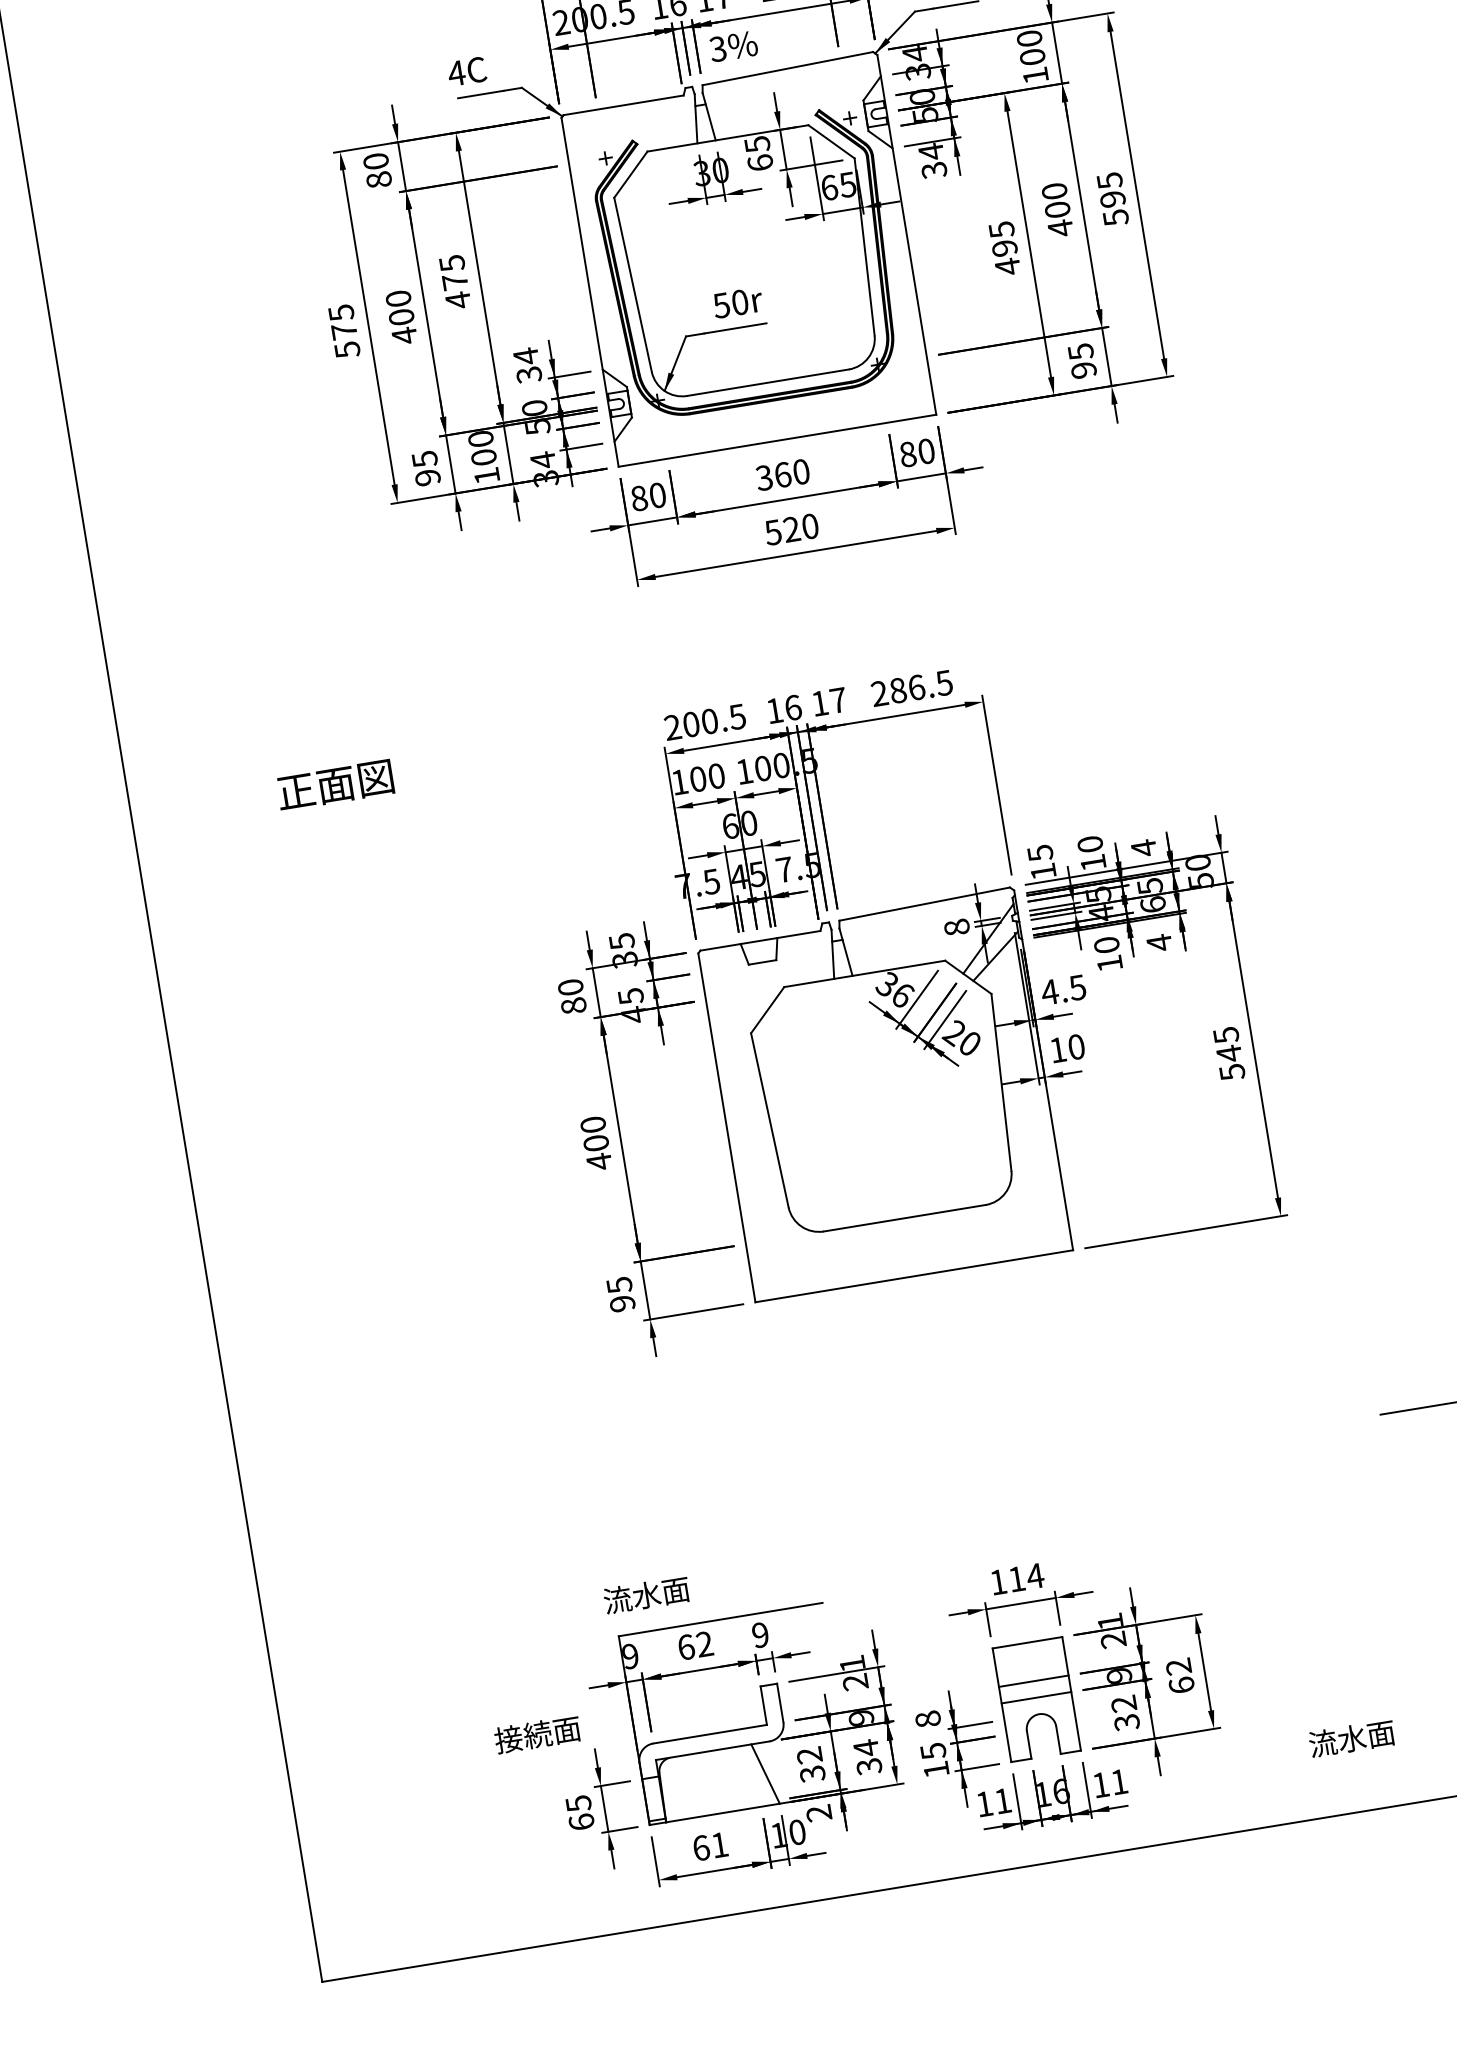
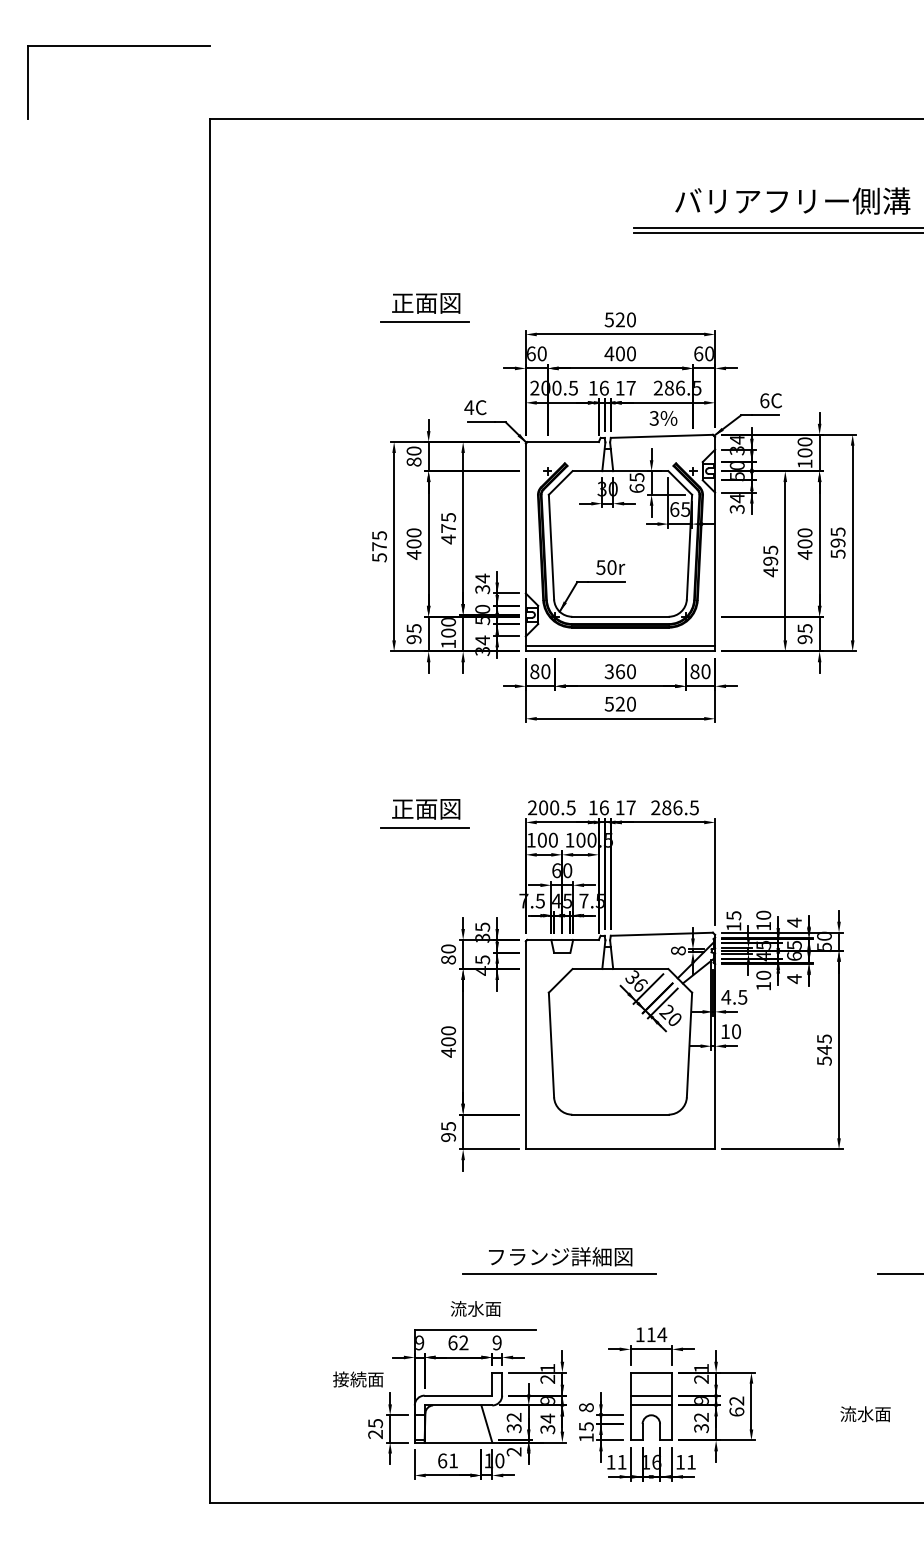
text: (733, 46) -> (663, 418), moved
line: (775, 430) -> (620, 645), added
text: (335, 785) -> (426, 809), moved
line: (498, 789) -> (425, 827), added
part: (842, 1479) -> (559, 1260), added
text: (645, 1594) -> (475, 1308), moved
text: (1351, 1739) -> (865, 1414), moved
text: (581, 1822) -> (375, 1434), 65 -> 25

